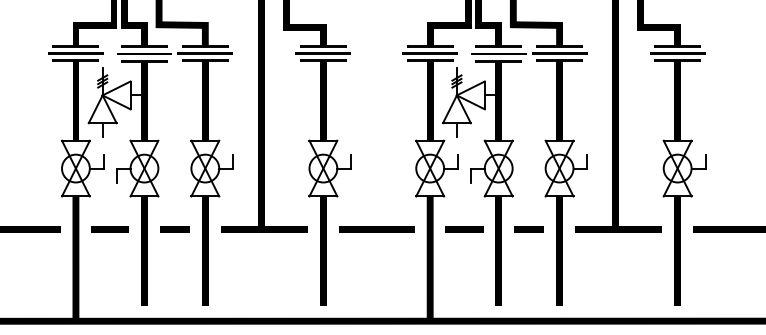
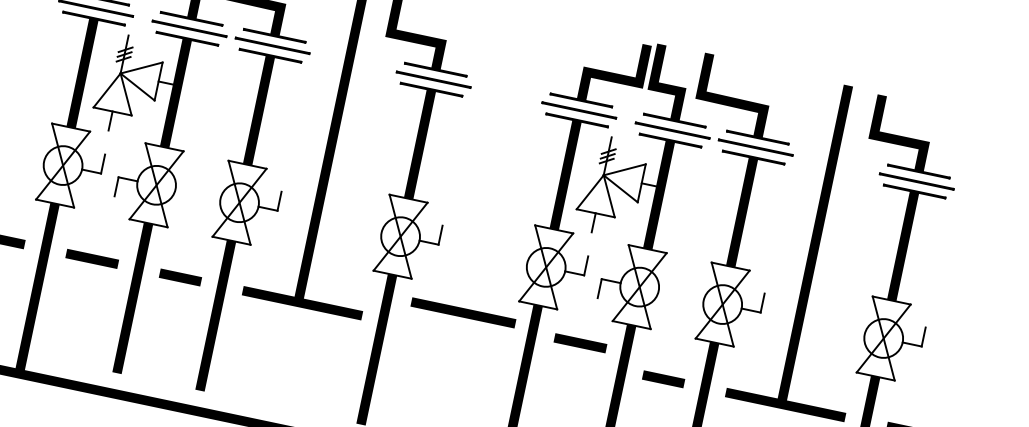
line: (376, 229) -> (463, 312), moved
line: (464, 229) -> (580, 342), moved

